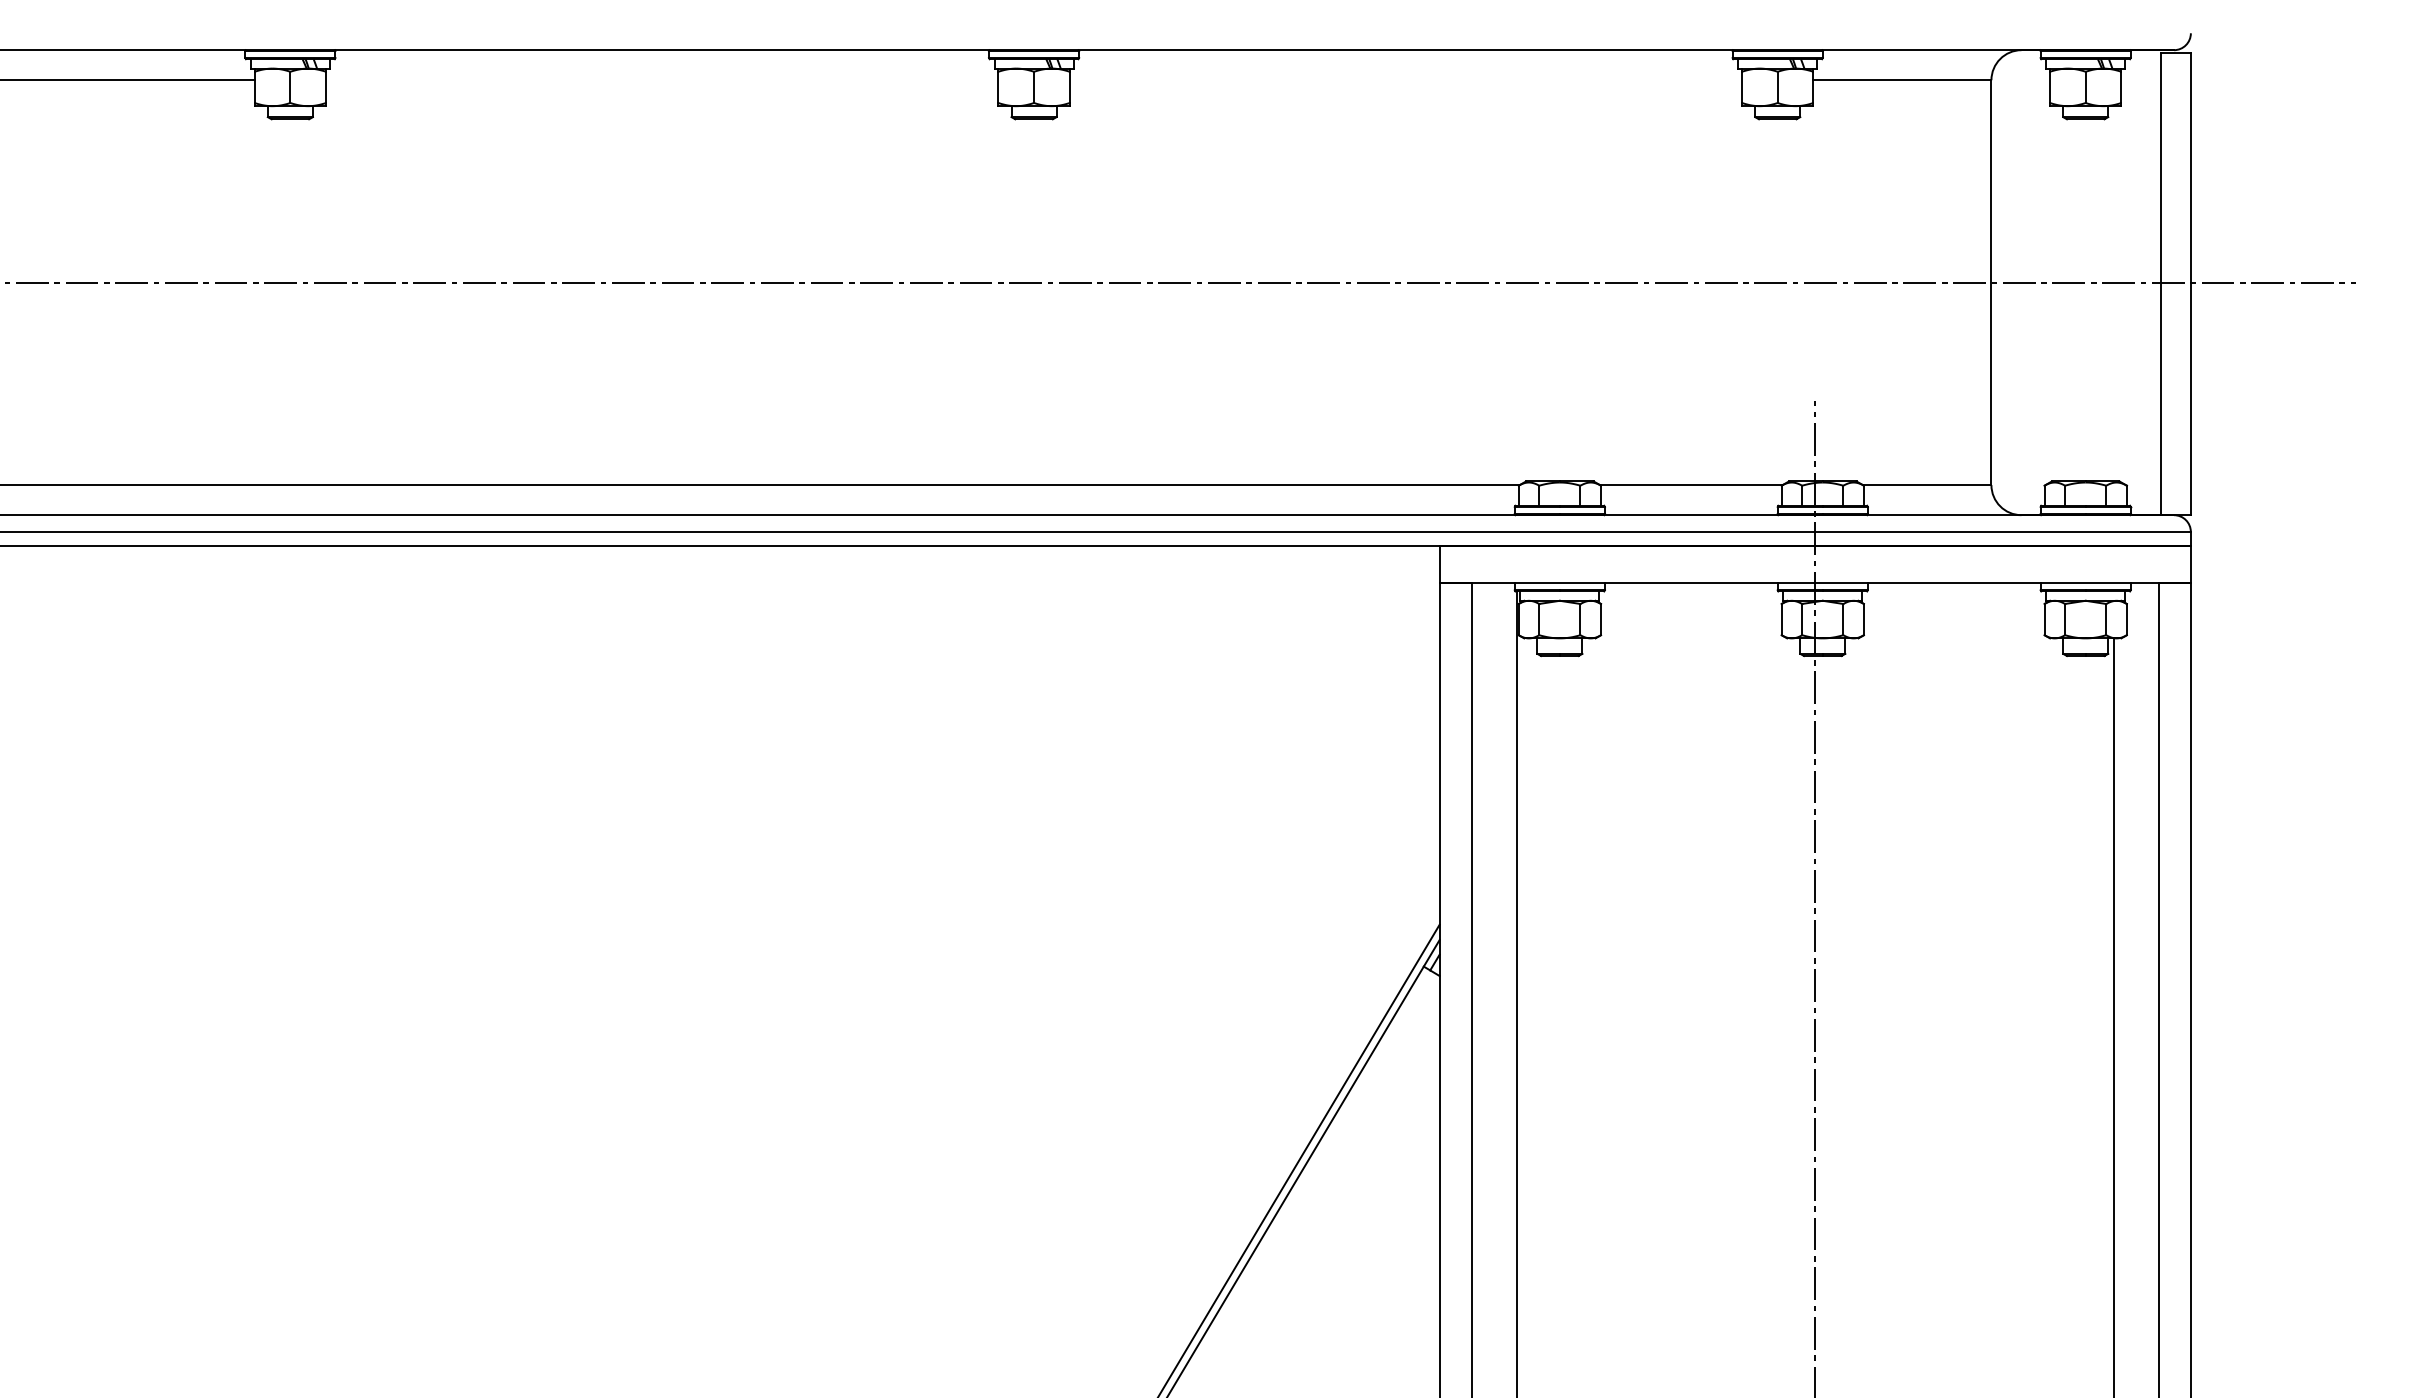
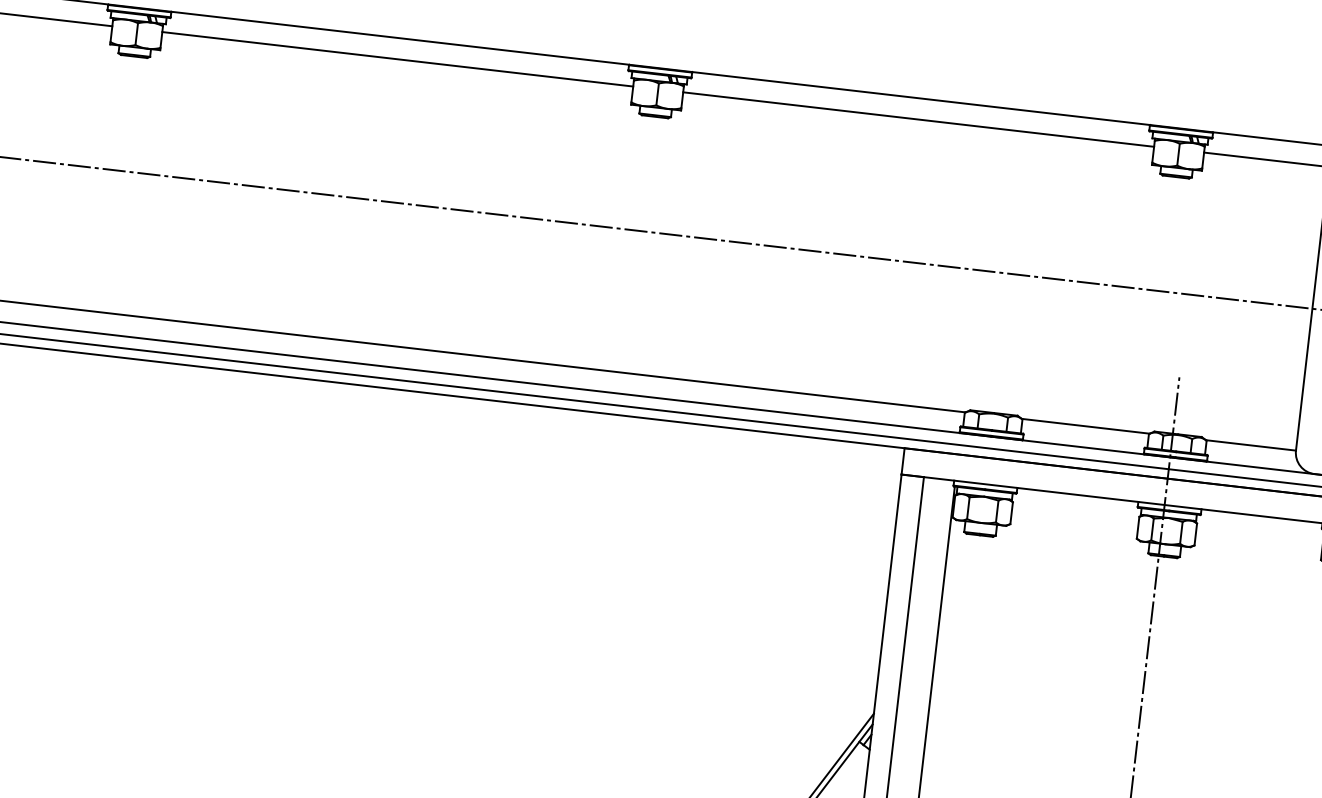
line: (662, 80) -> (397, 59), added
line: (1405, 80) -> (918, 119), added

